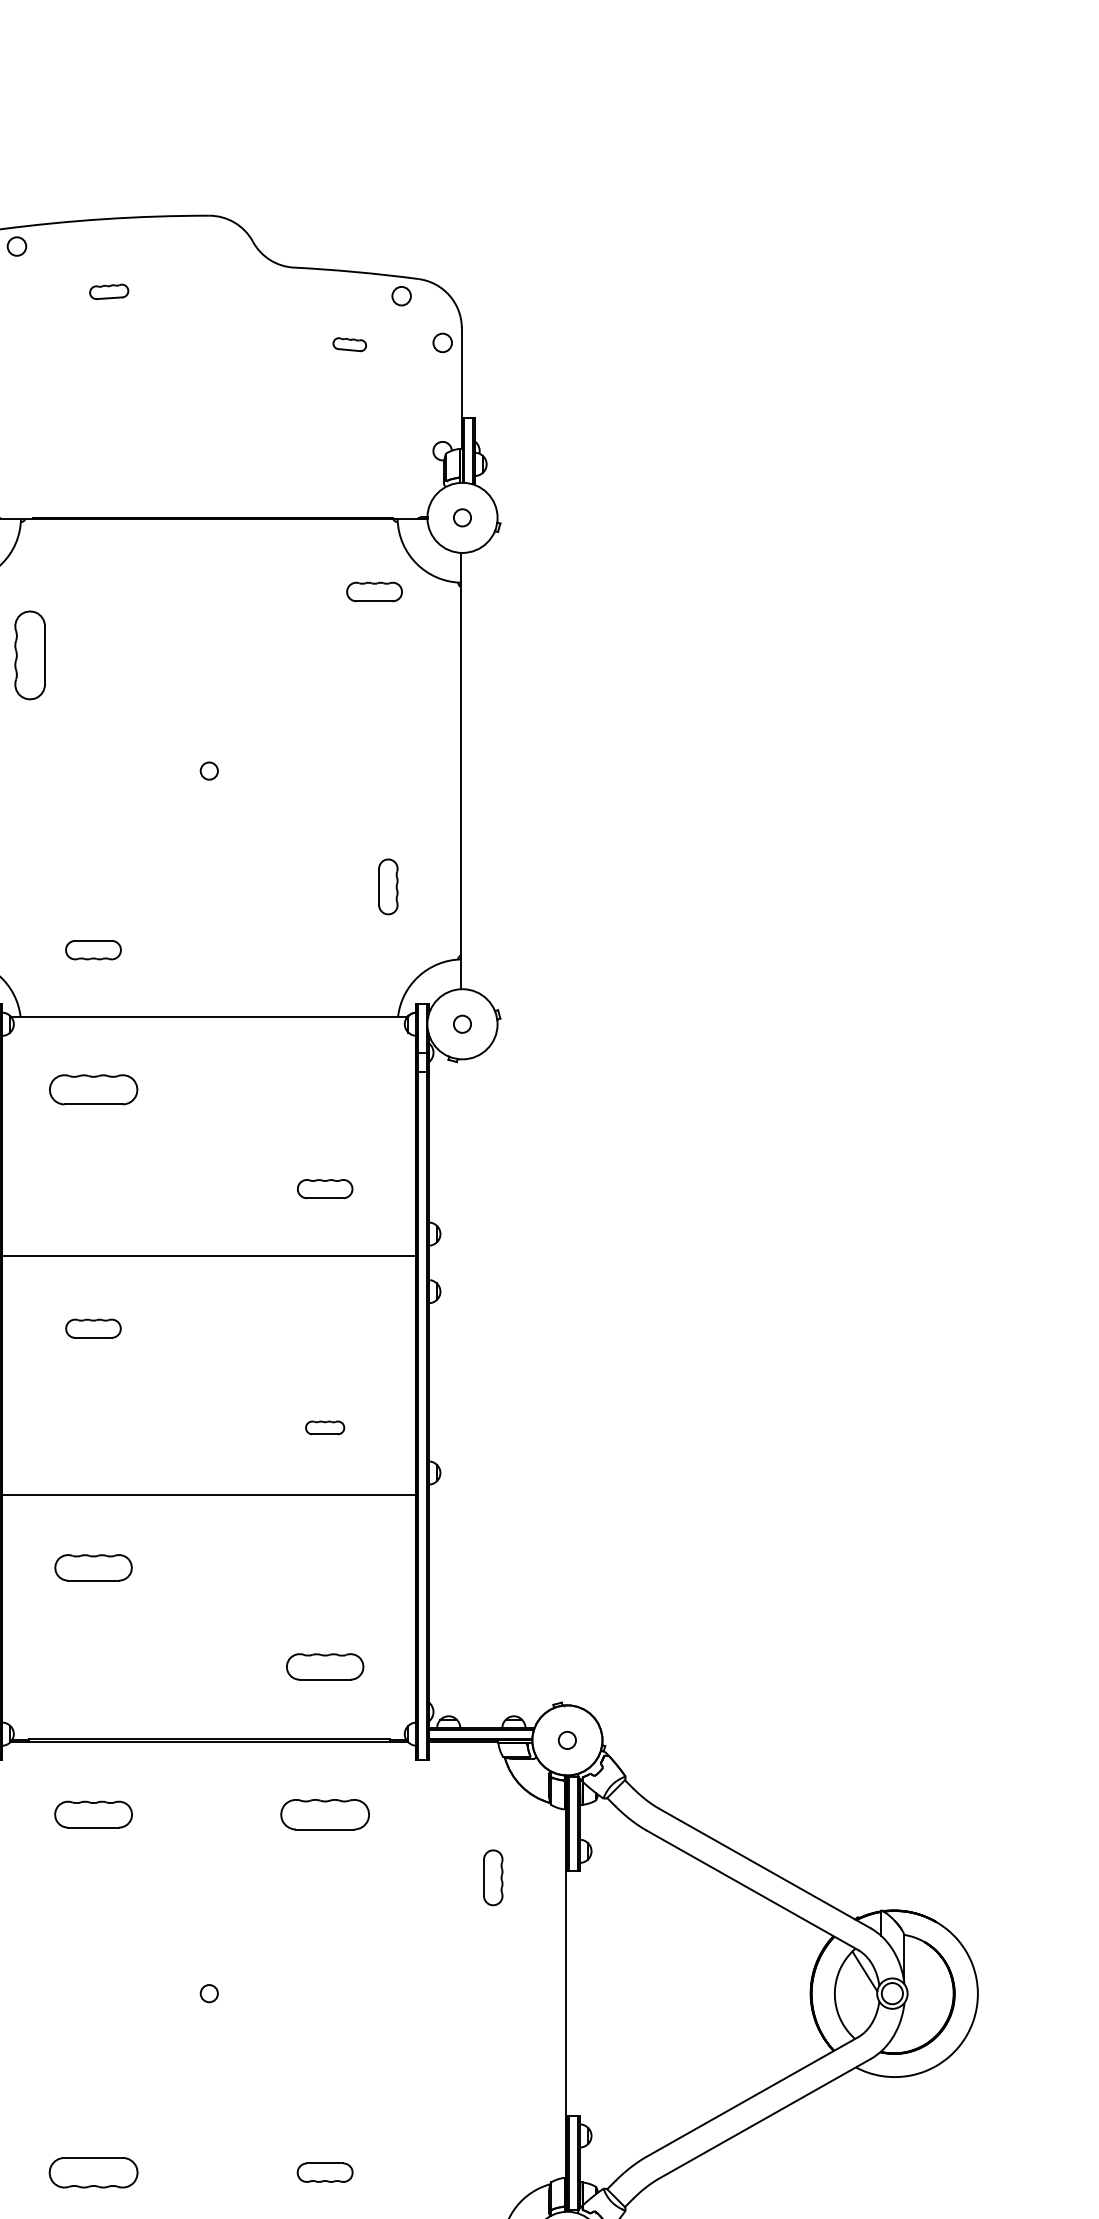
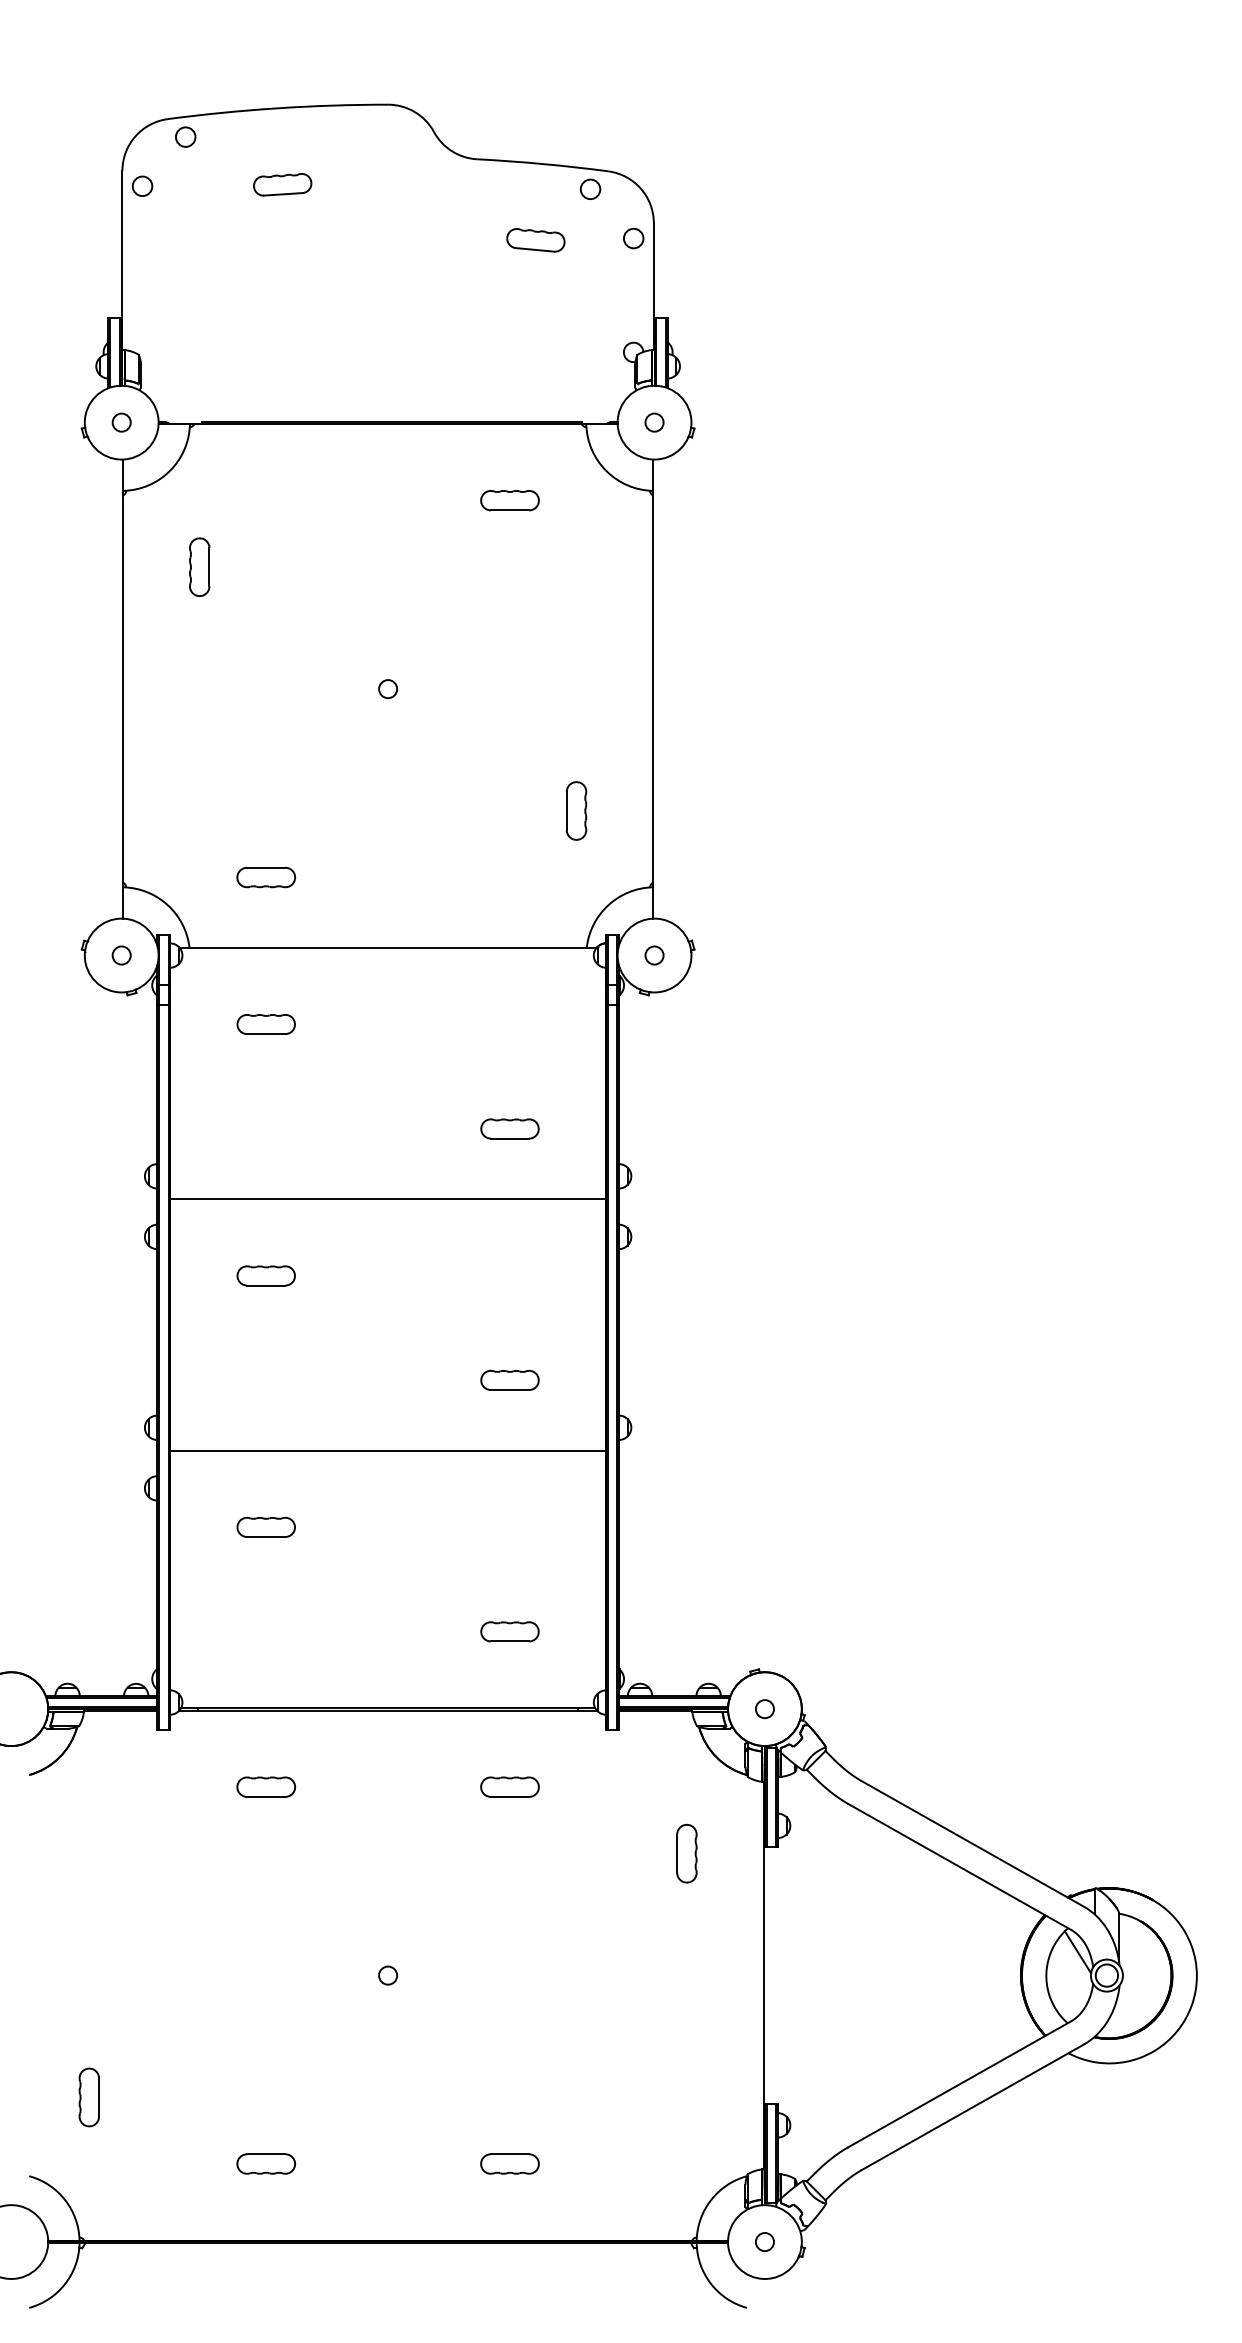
part: (108, 291) -> (282, 184), size x1.43
part: (349, 344) -> (535, 240), size x1.67
part: (374, 591) -> (509, 500), moved
part: (30, 654) -> (199, 566), size x0.62
part: (92, 1089) -> (265, 1024), size x0.62
part: (324, 1427) -> (509, 1379), size x1.43
part: (92, 1566) -> (265, 1526), size x0.71
part: (324, 1666) -> (509, 1631), size x0.71
part: (92, 1813) -> (265, 1786), size x0.71
part: (324, 1813) -> (509, 1786), size x0.62
part: (92, 2172) -> (265, 2163), size x0.62

